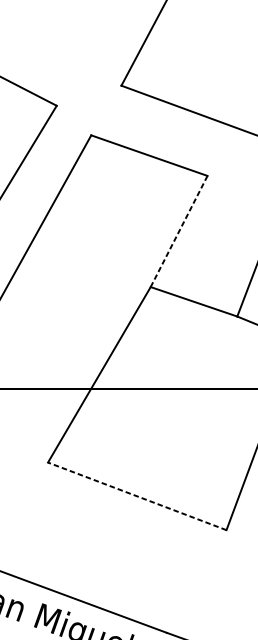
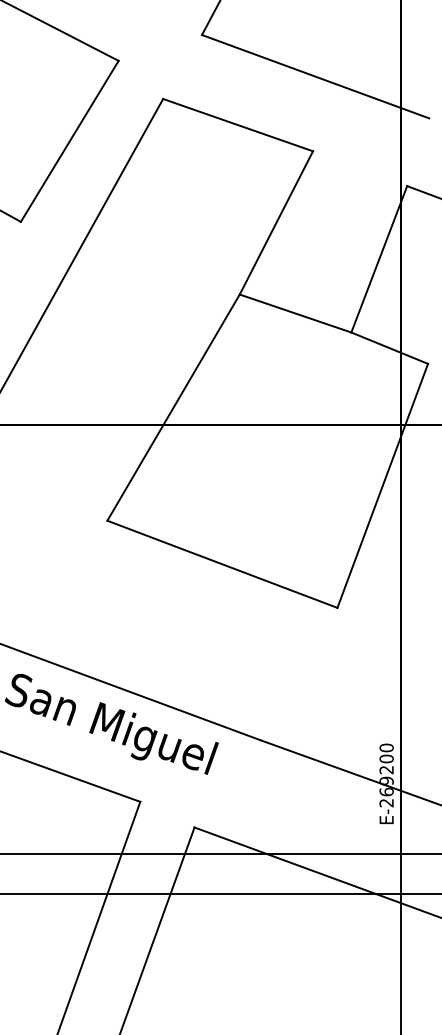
line: (179, 231) -> (276, 223), dashed -> solid
line: (137, 496) -> (222, 564), dashed -> solid

